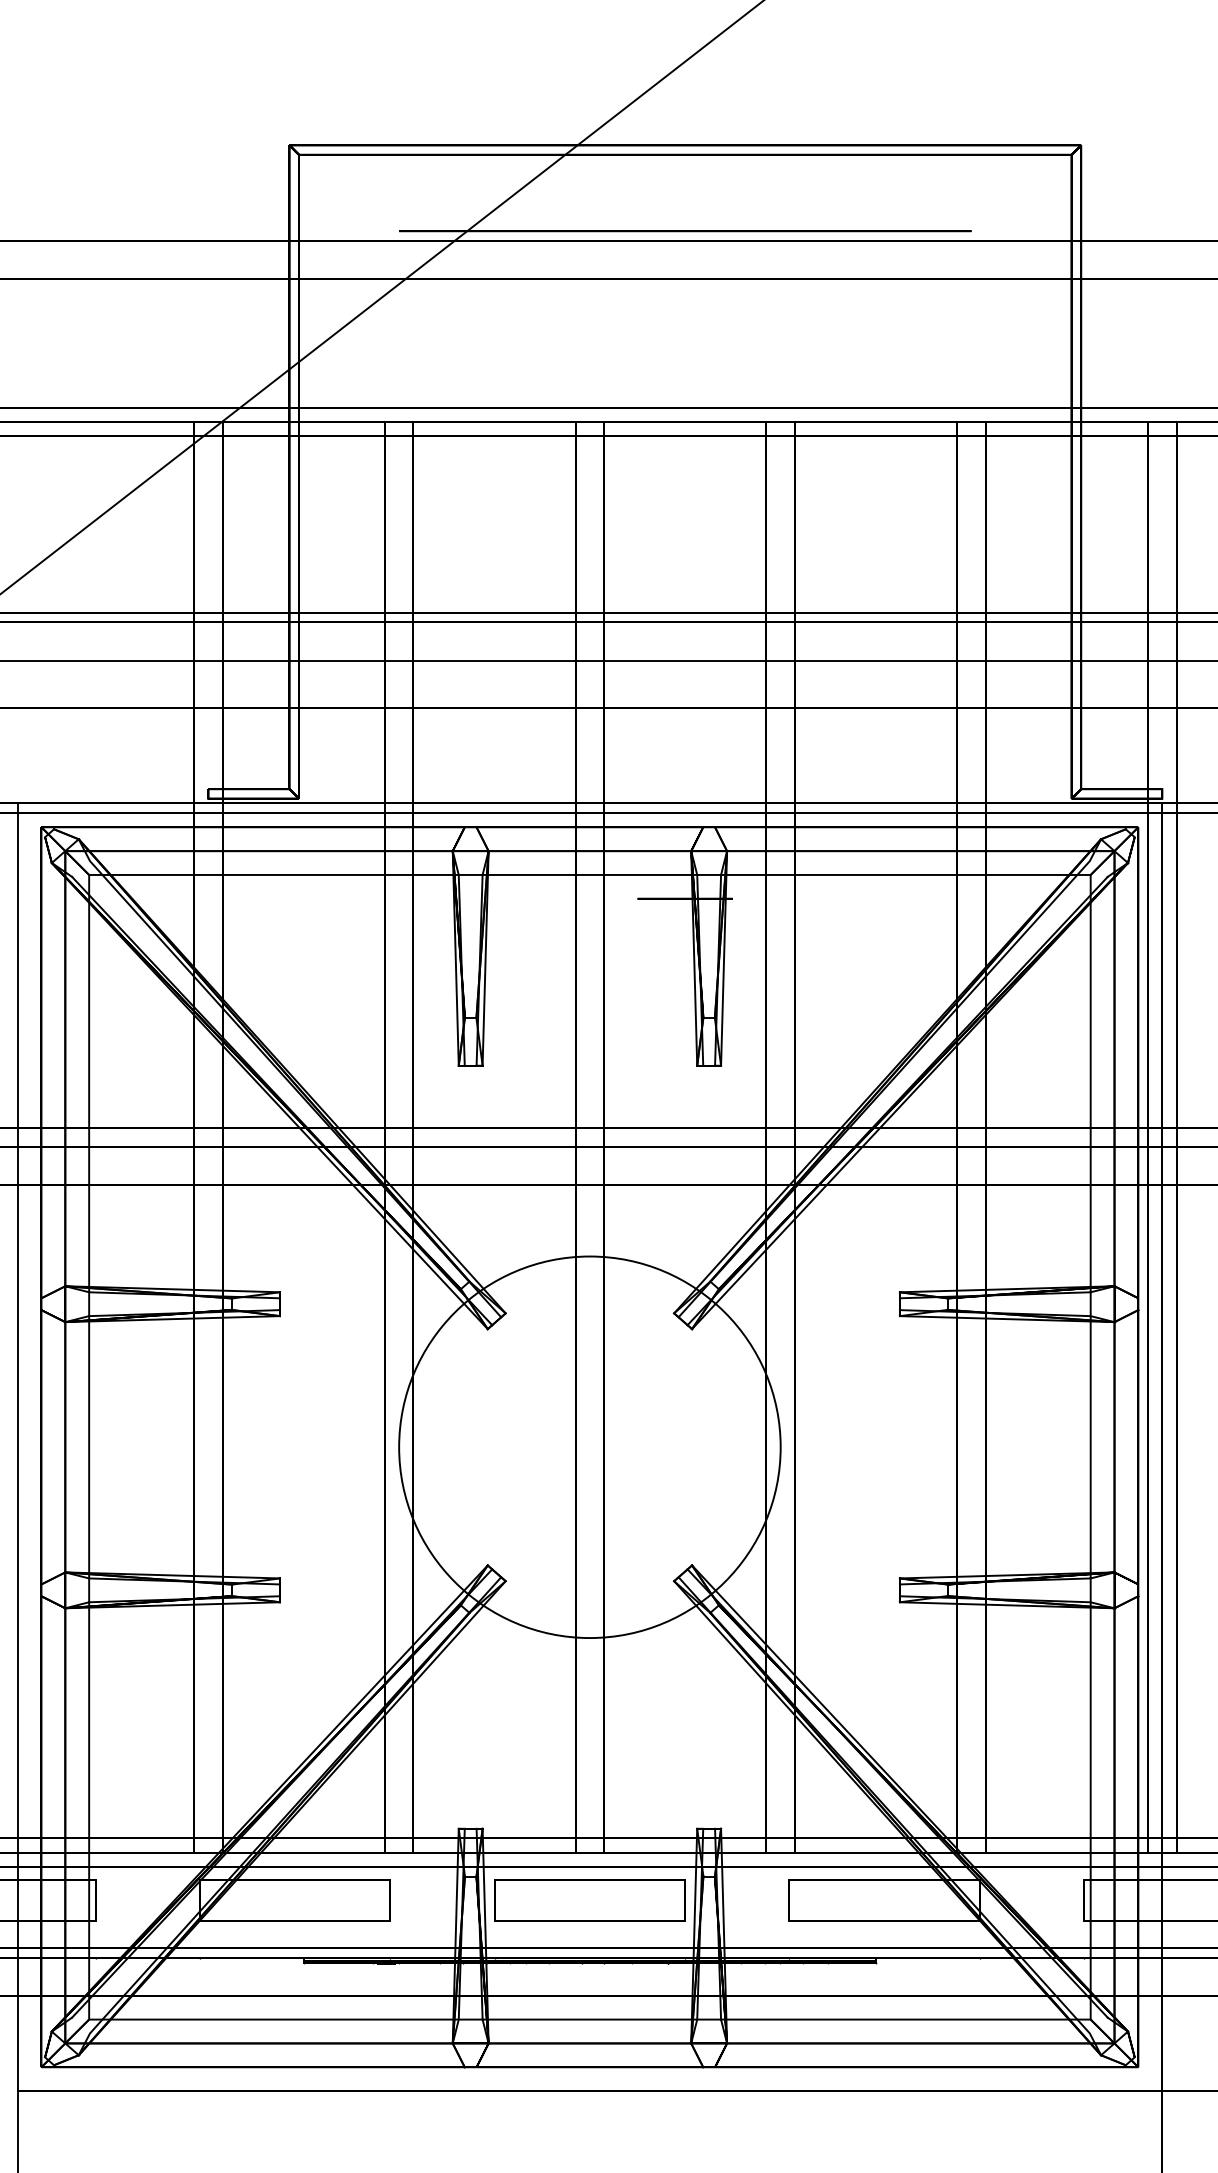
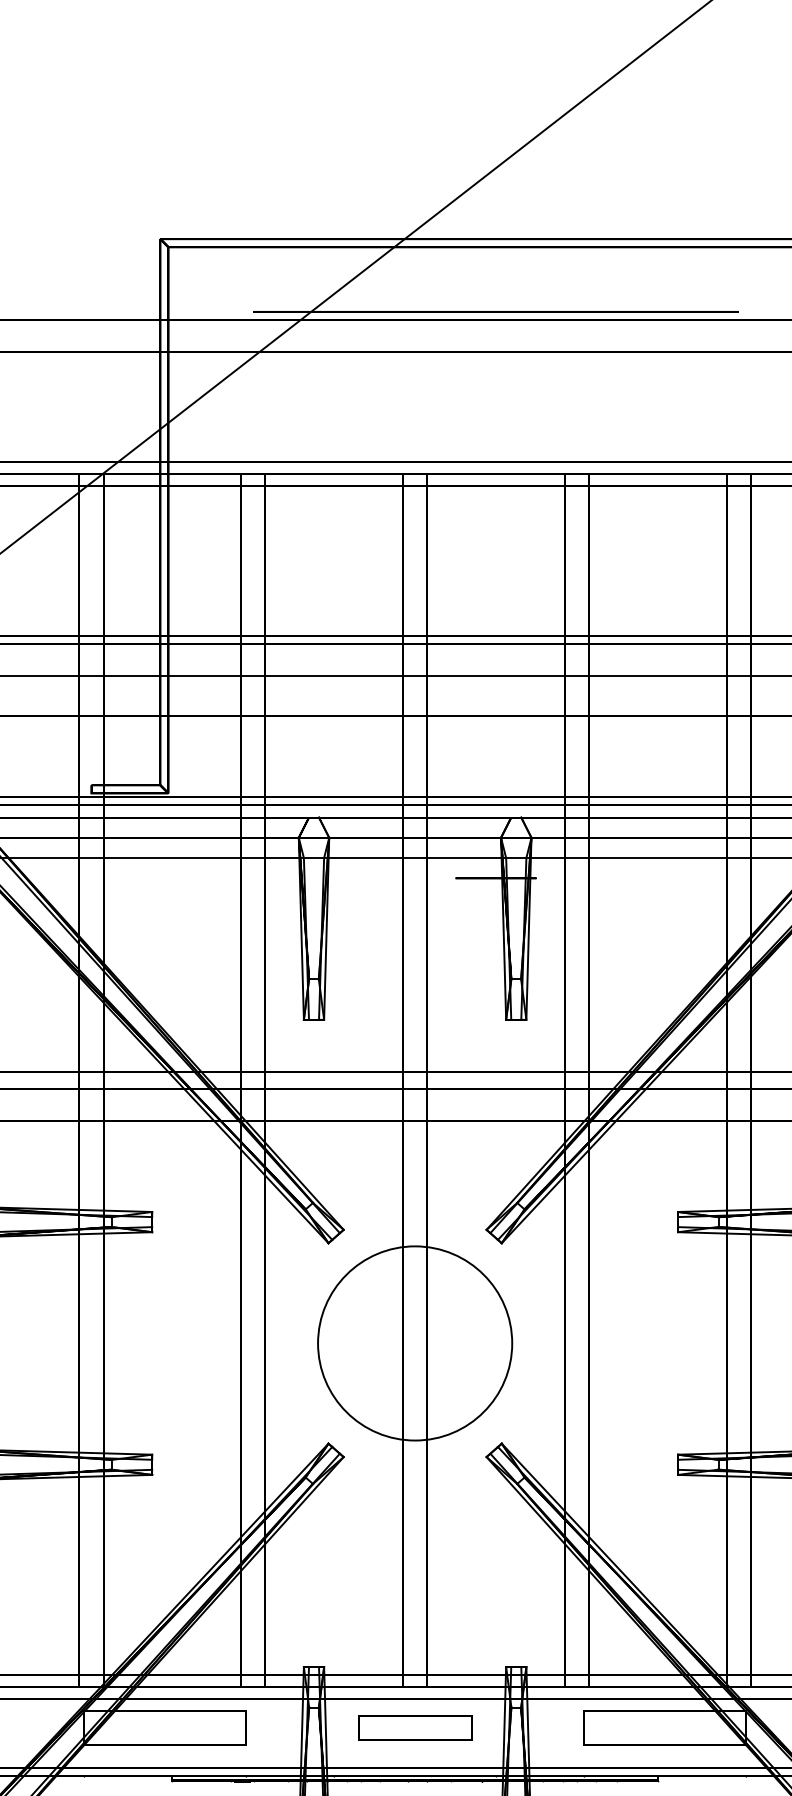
circle: (589, 1447) -> (414, 1343), size x0.6
part: (589, 1900) -> (414, 1727), size x0.7

